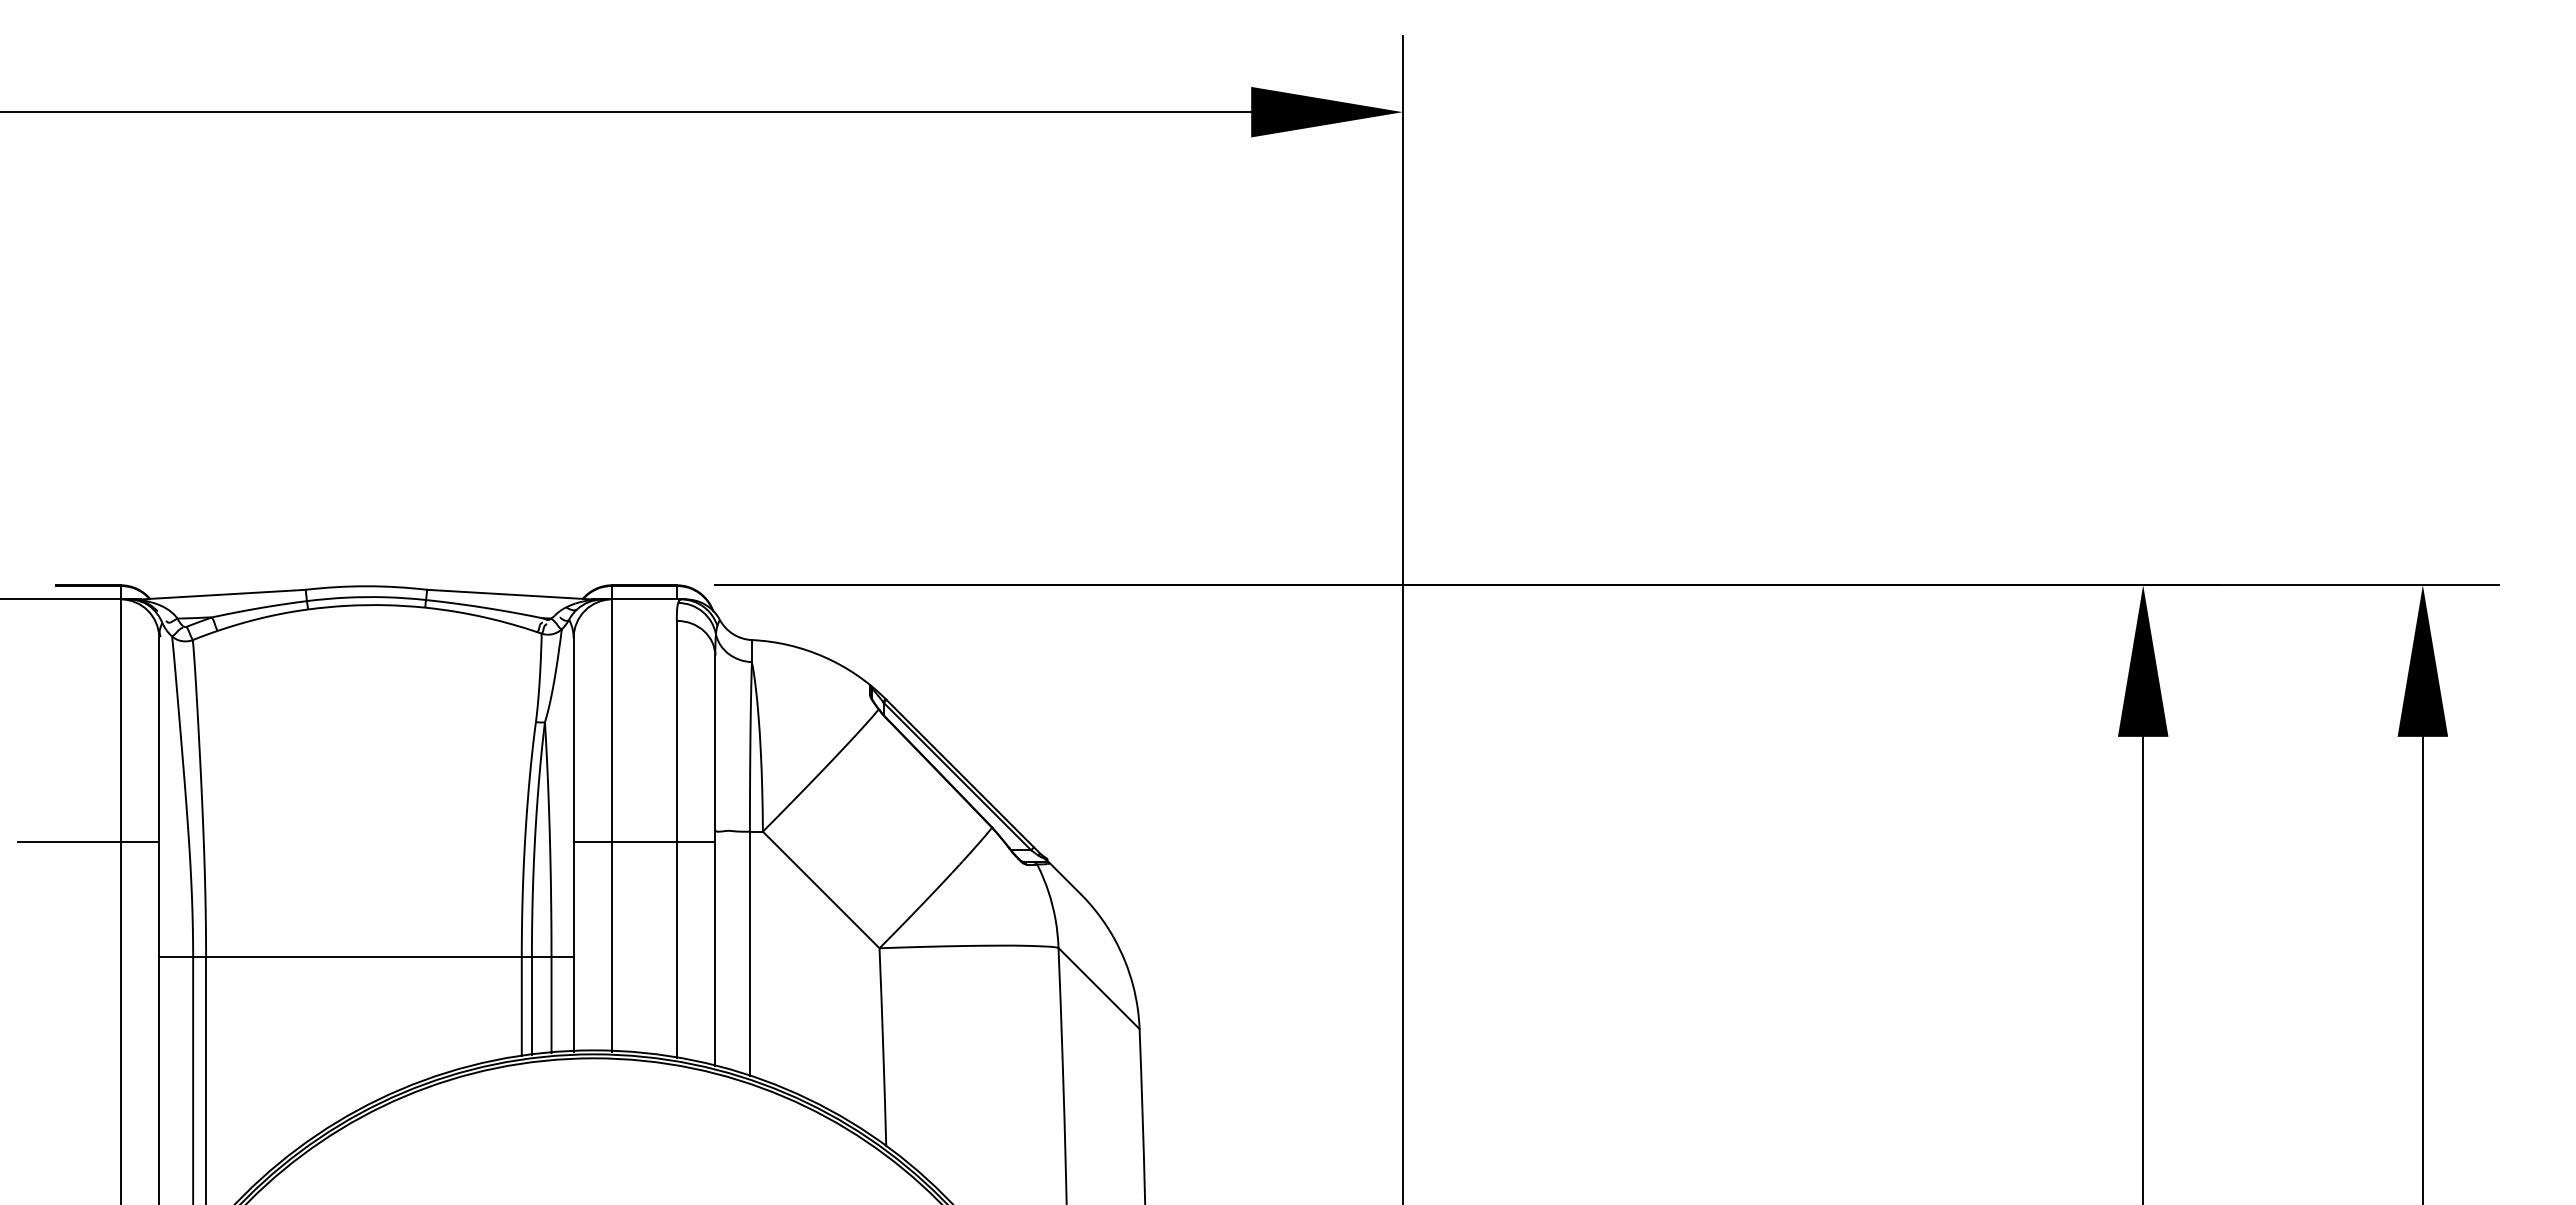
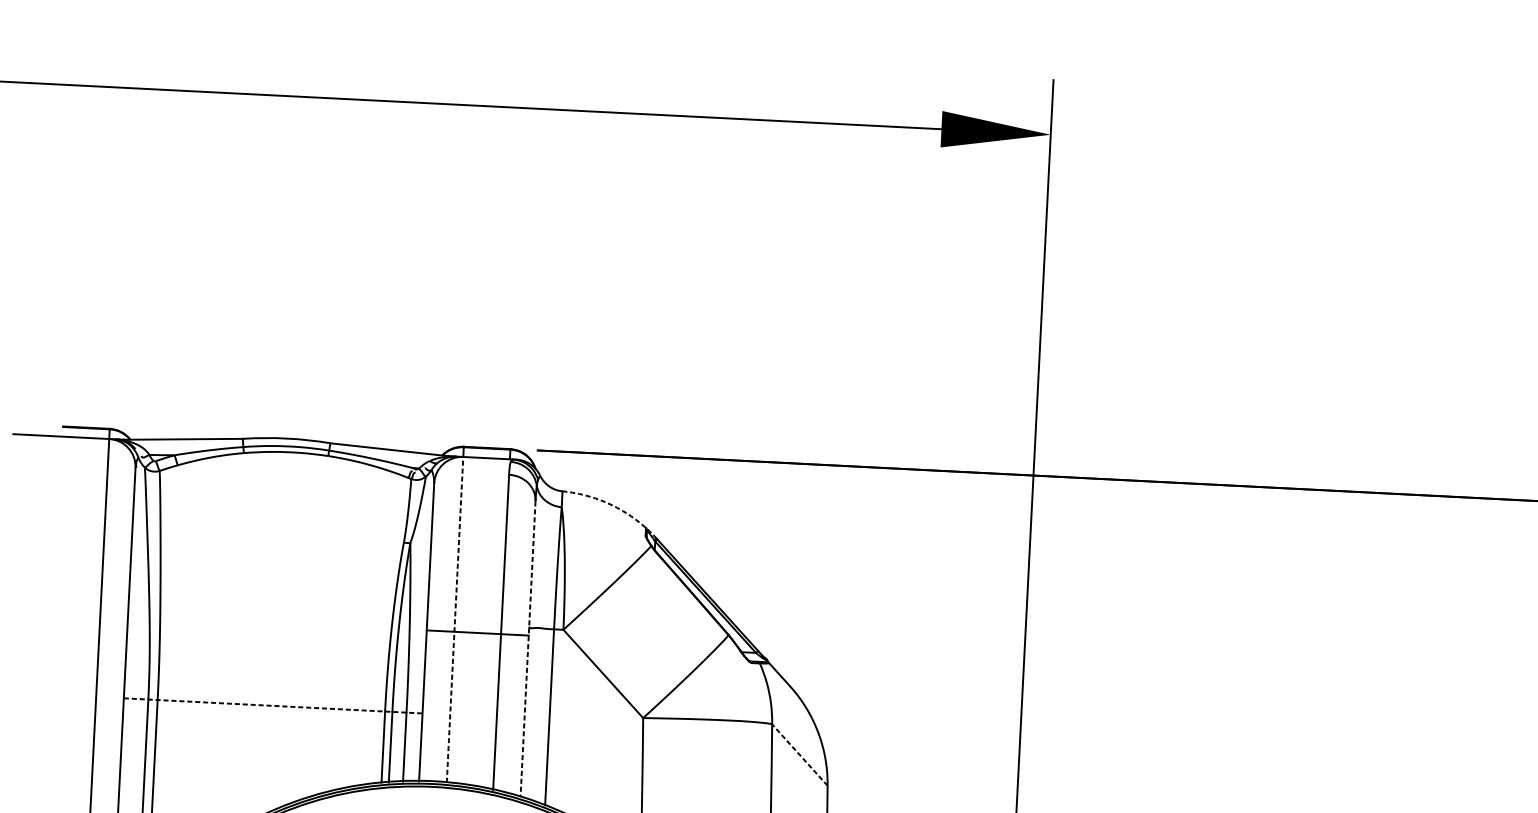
arc: (824, 657) -> (614, 506), solid -> dashed
line: (612, 825) -> (455, 619), solid -> dashed
line: (88, 842) -> (77, 612), removed
line: (715, 861) -> (528, 649), solid -> dashed
line: (366, 957) -> (273, 705), solid -> dashed
line: (1098, 988) -> (799, 755), solid -> dashed

